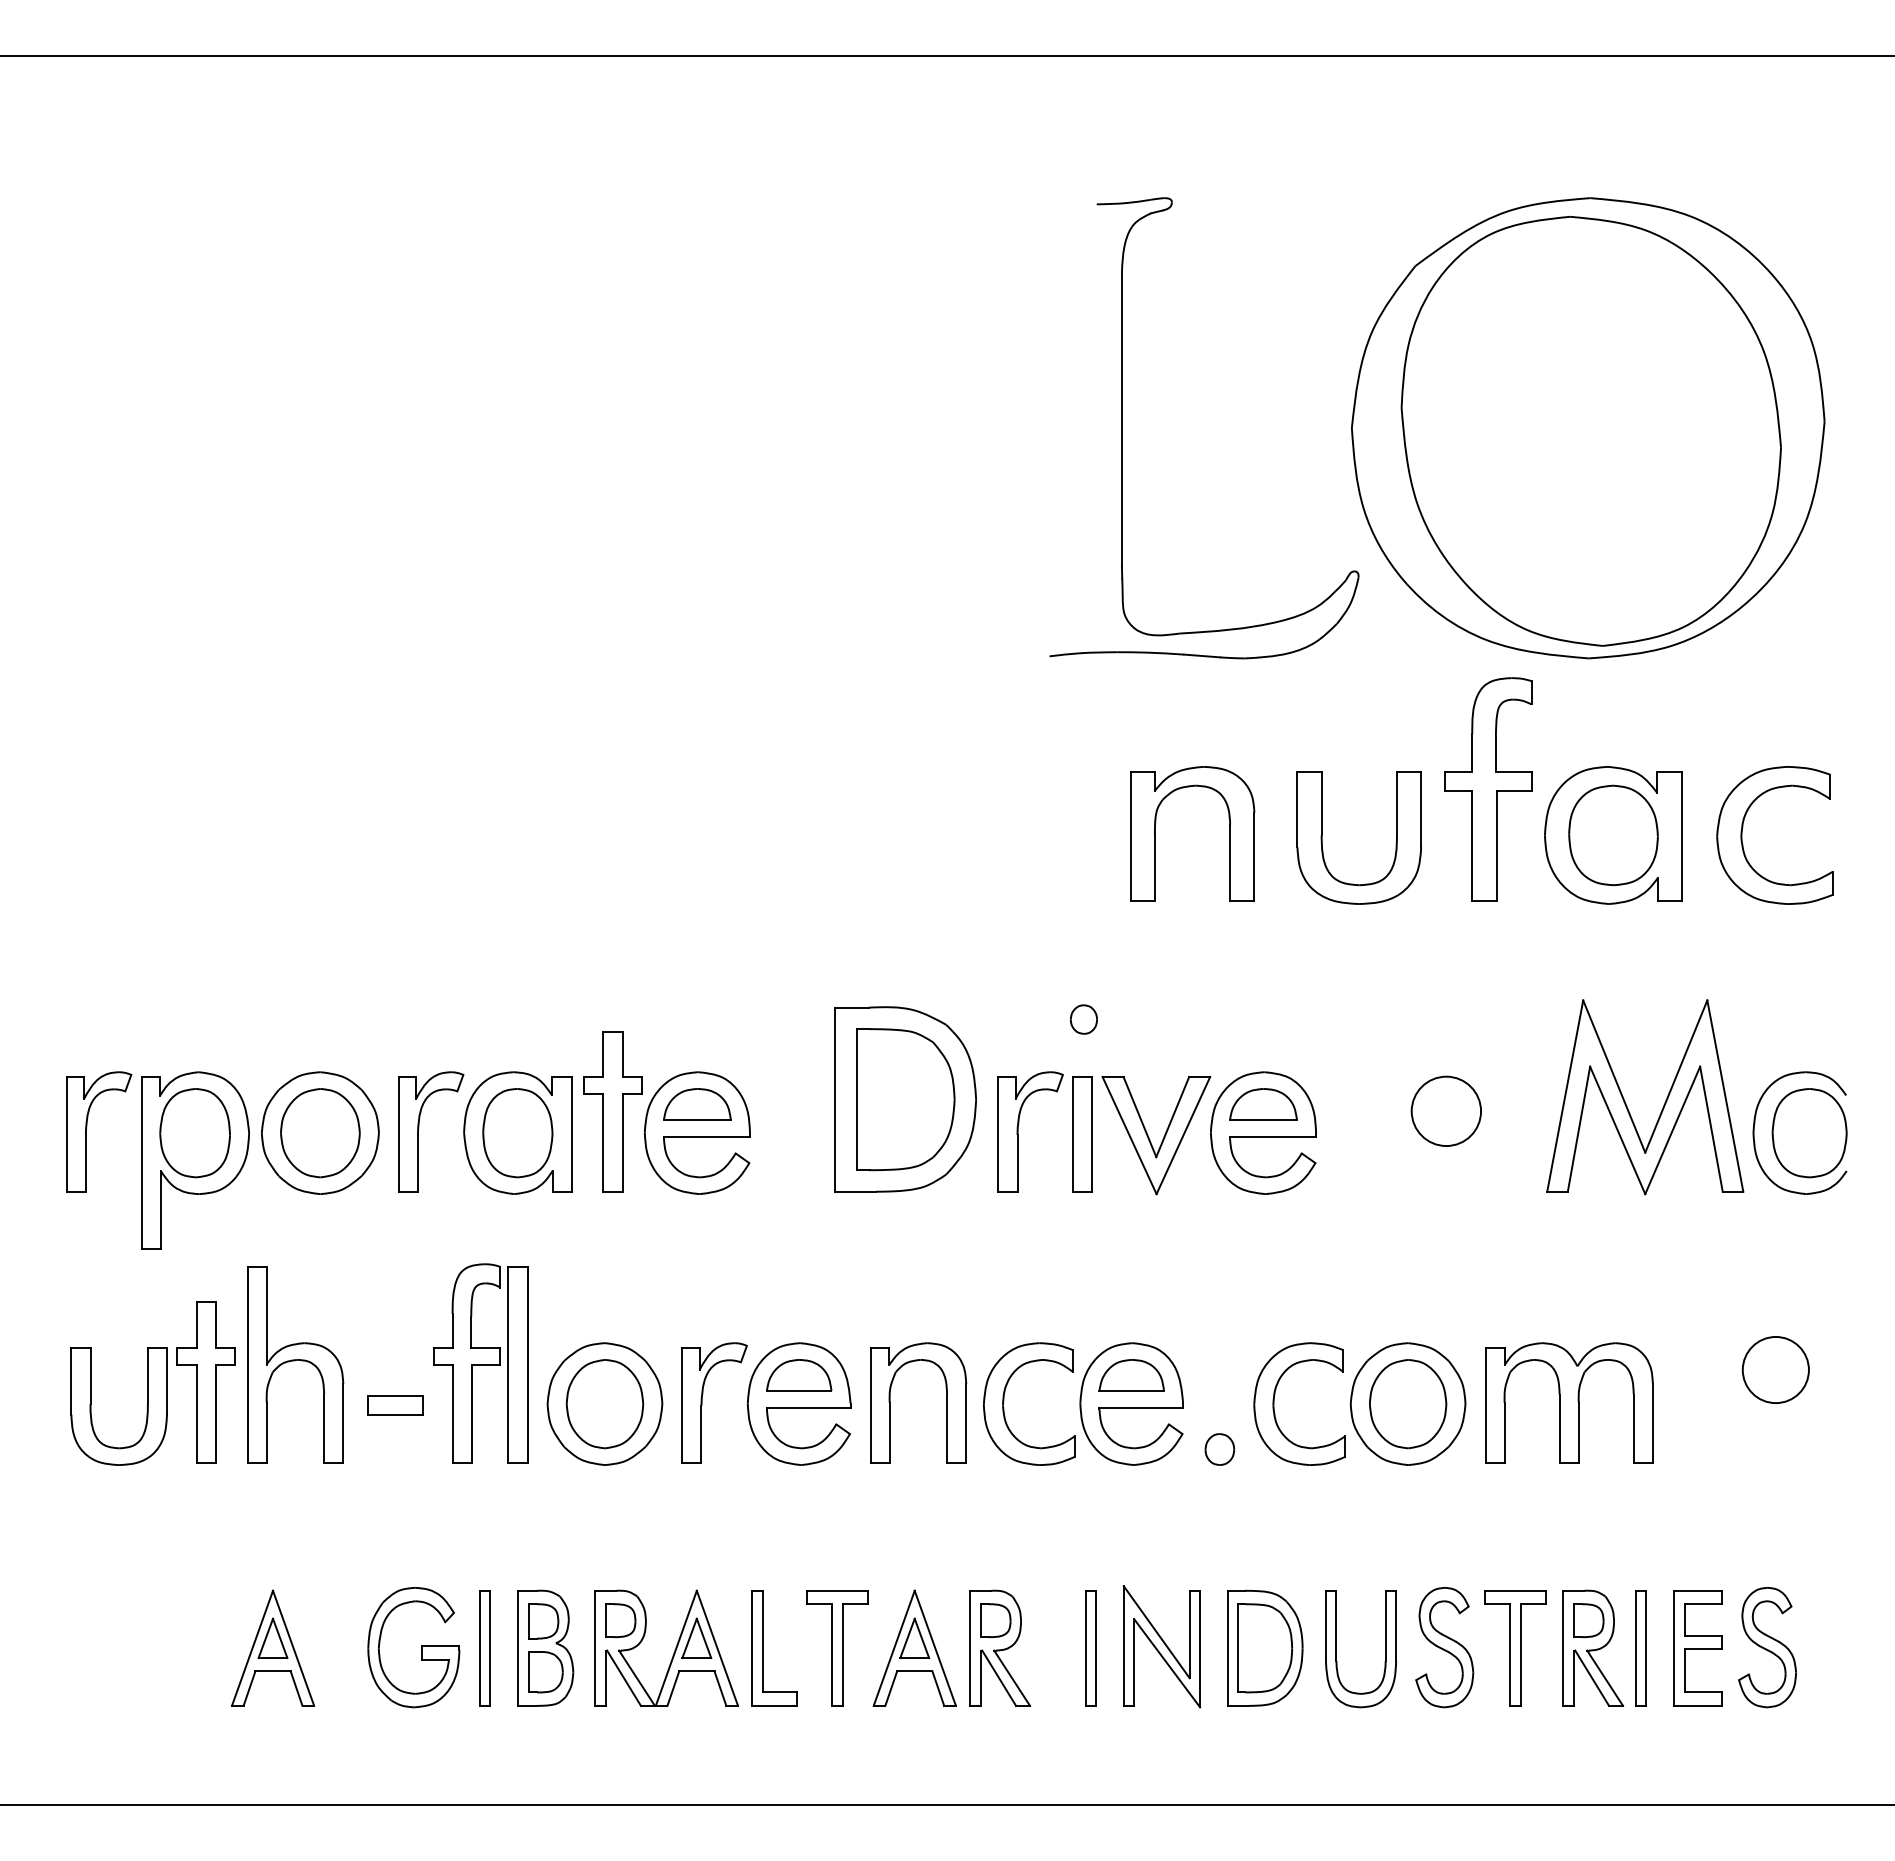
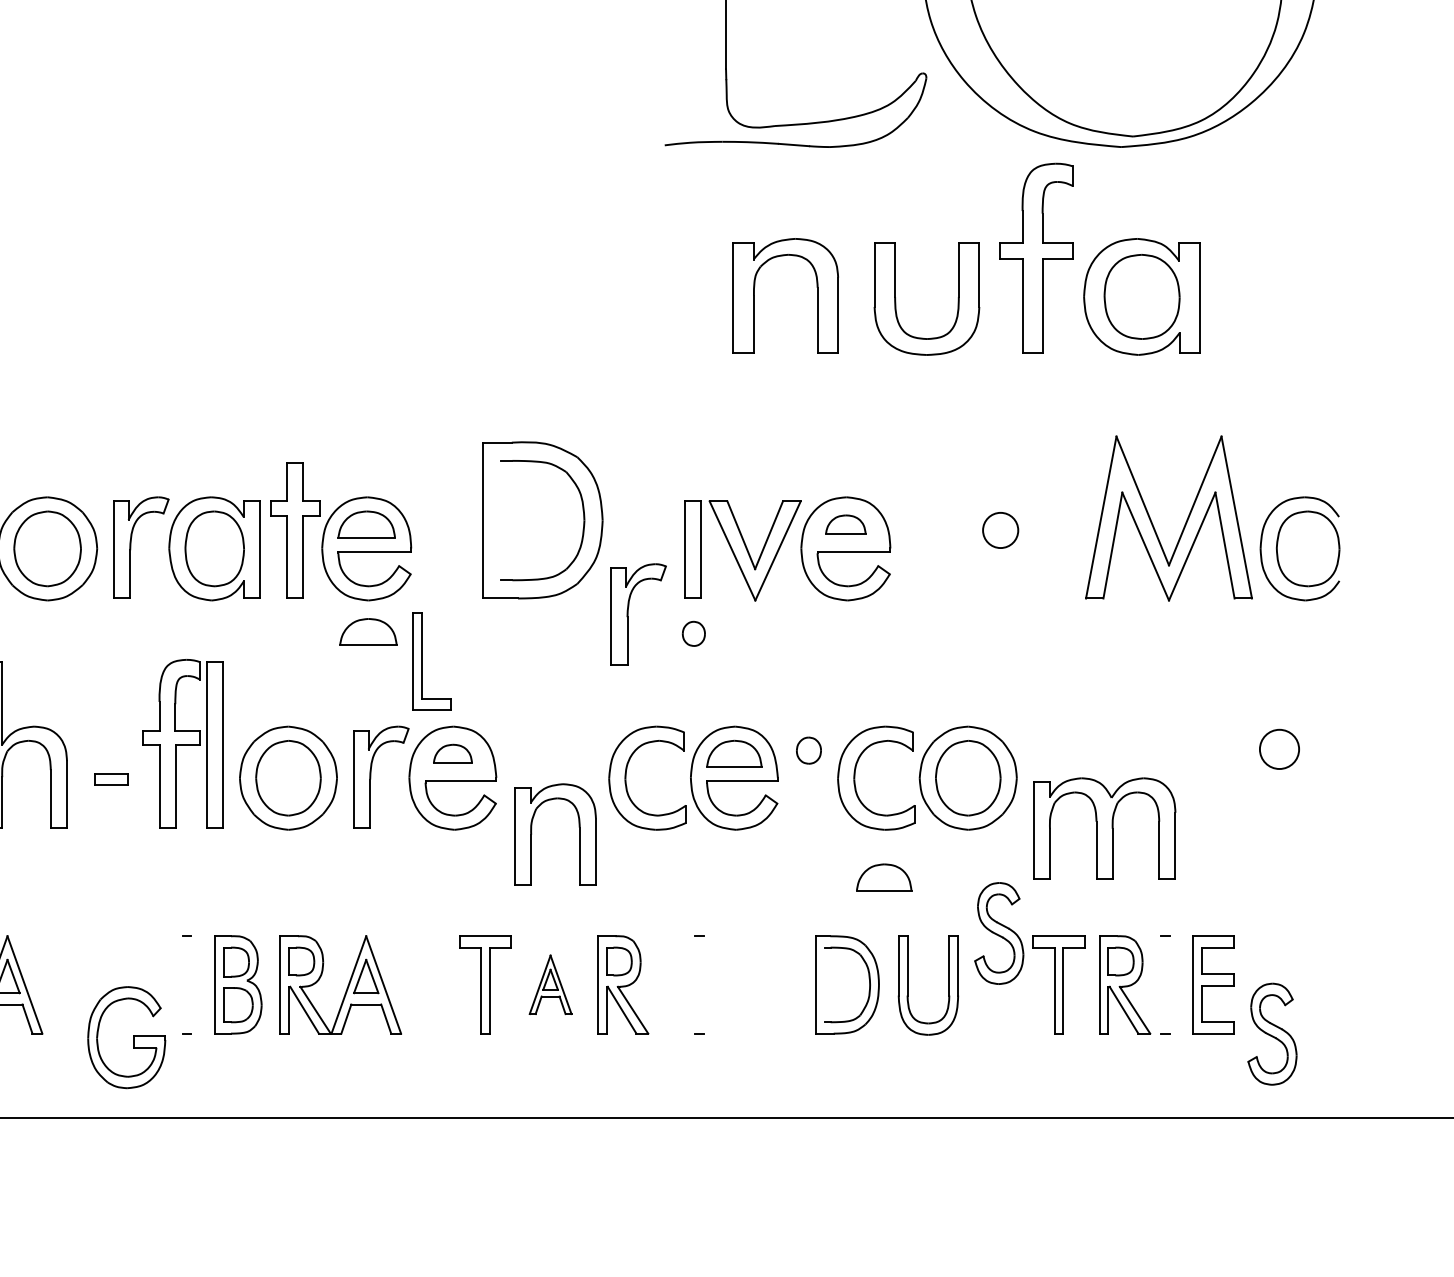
part: (1742, 835) -> (1251, 296), removed
part: (1083, 1019) -> (693, 633), moved
line: (856, 1099) -> (501, 520), removed
part: (1263, 1104) -> (845, 524), size x0.7
circle: (1446, 1111) -> (1000, 530), size x0.6
part: (1018, 1131) -> (628, 614), moved
part: (699, 1231) -> (368, 632), added
circle: (1775, 1369) -> (1279, 748), size x0.7
part: (799, 1375) -> (453, 754), size x0.7
part: (890, 1402) -> (531, 834), moved
part: (1569, 1402) -> (1104, 828), moved
part: (395, 1405) -> (111, 779), size x0.7
part: (1219, 1449) -> (808, 750), moved
part: (1308, 1521) -> (883, 877), added
part: (1161, 1646) -> (759, 983), removed
part: (421, 1647) -> (133, 1037), moved
line: (479, 1647) -> (182, 984), removed
line: (490, 1647) -> (191, 984), removed
part: (914, 1647) -> (550, 984), size x0.6
line: (1085, 1647) -> (695, 984), removed
line: (1096, 1647) -> (704, 984), removed
part: (1444, 1647) -> (999, 933), moved
line: (1635, 1647) -> (1160, 984), removed
line: (1646, 1647) -> (1170, 984), removed
part: (1767, 1647) -> (1272, 1034), moved
part: (763, 1648) -> (422, 661), moved
line: (1238, 1648) -> (824, 985), removed

